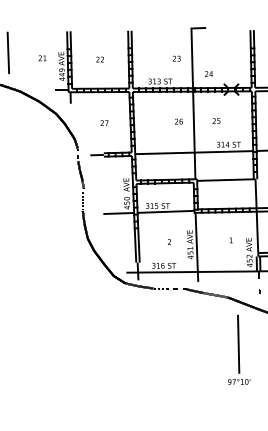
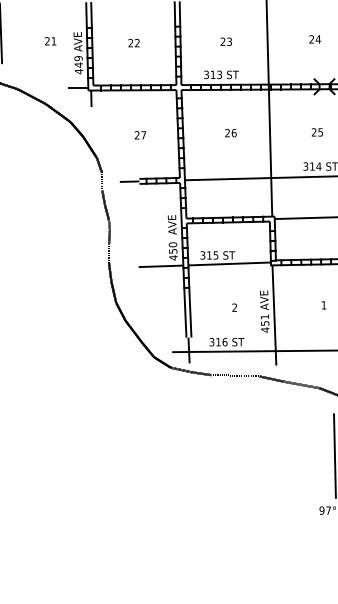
text: (176, 58) -> (225, 41), moved
text: (208, 73) -> (314, 38), moved
text: (178, 121) -> (230, 132), moved
text: (216, 121) -> (317, 132), moved

